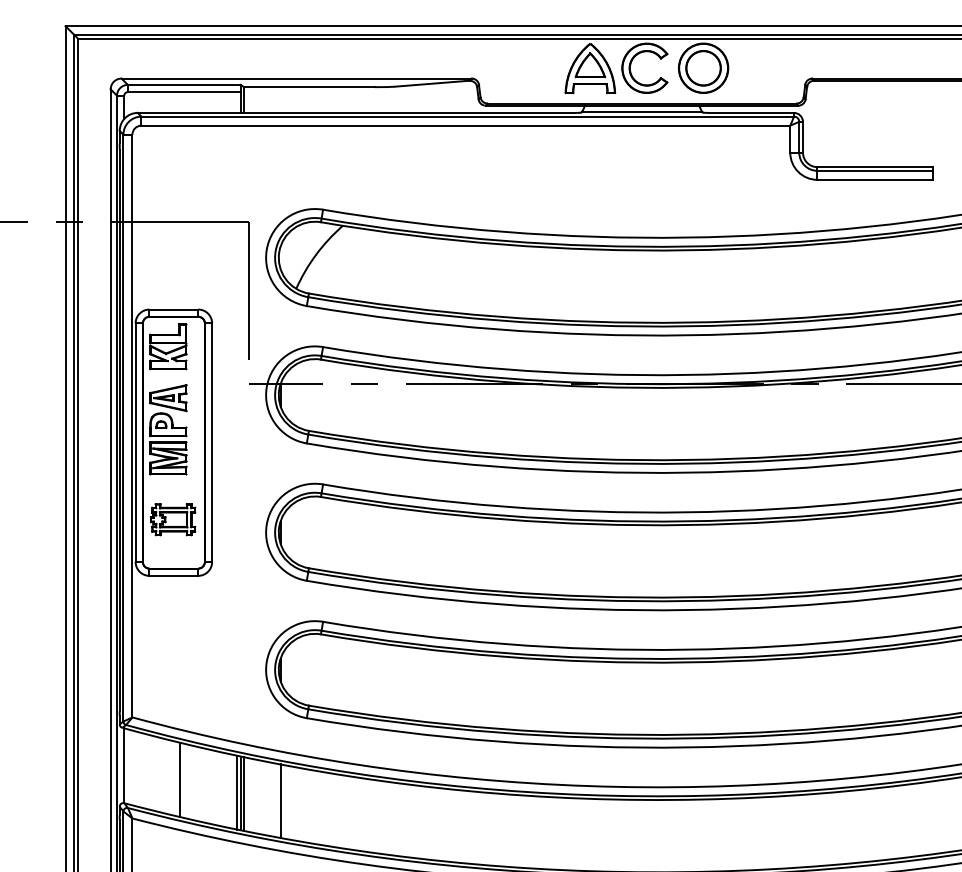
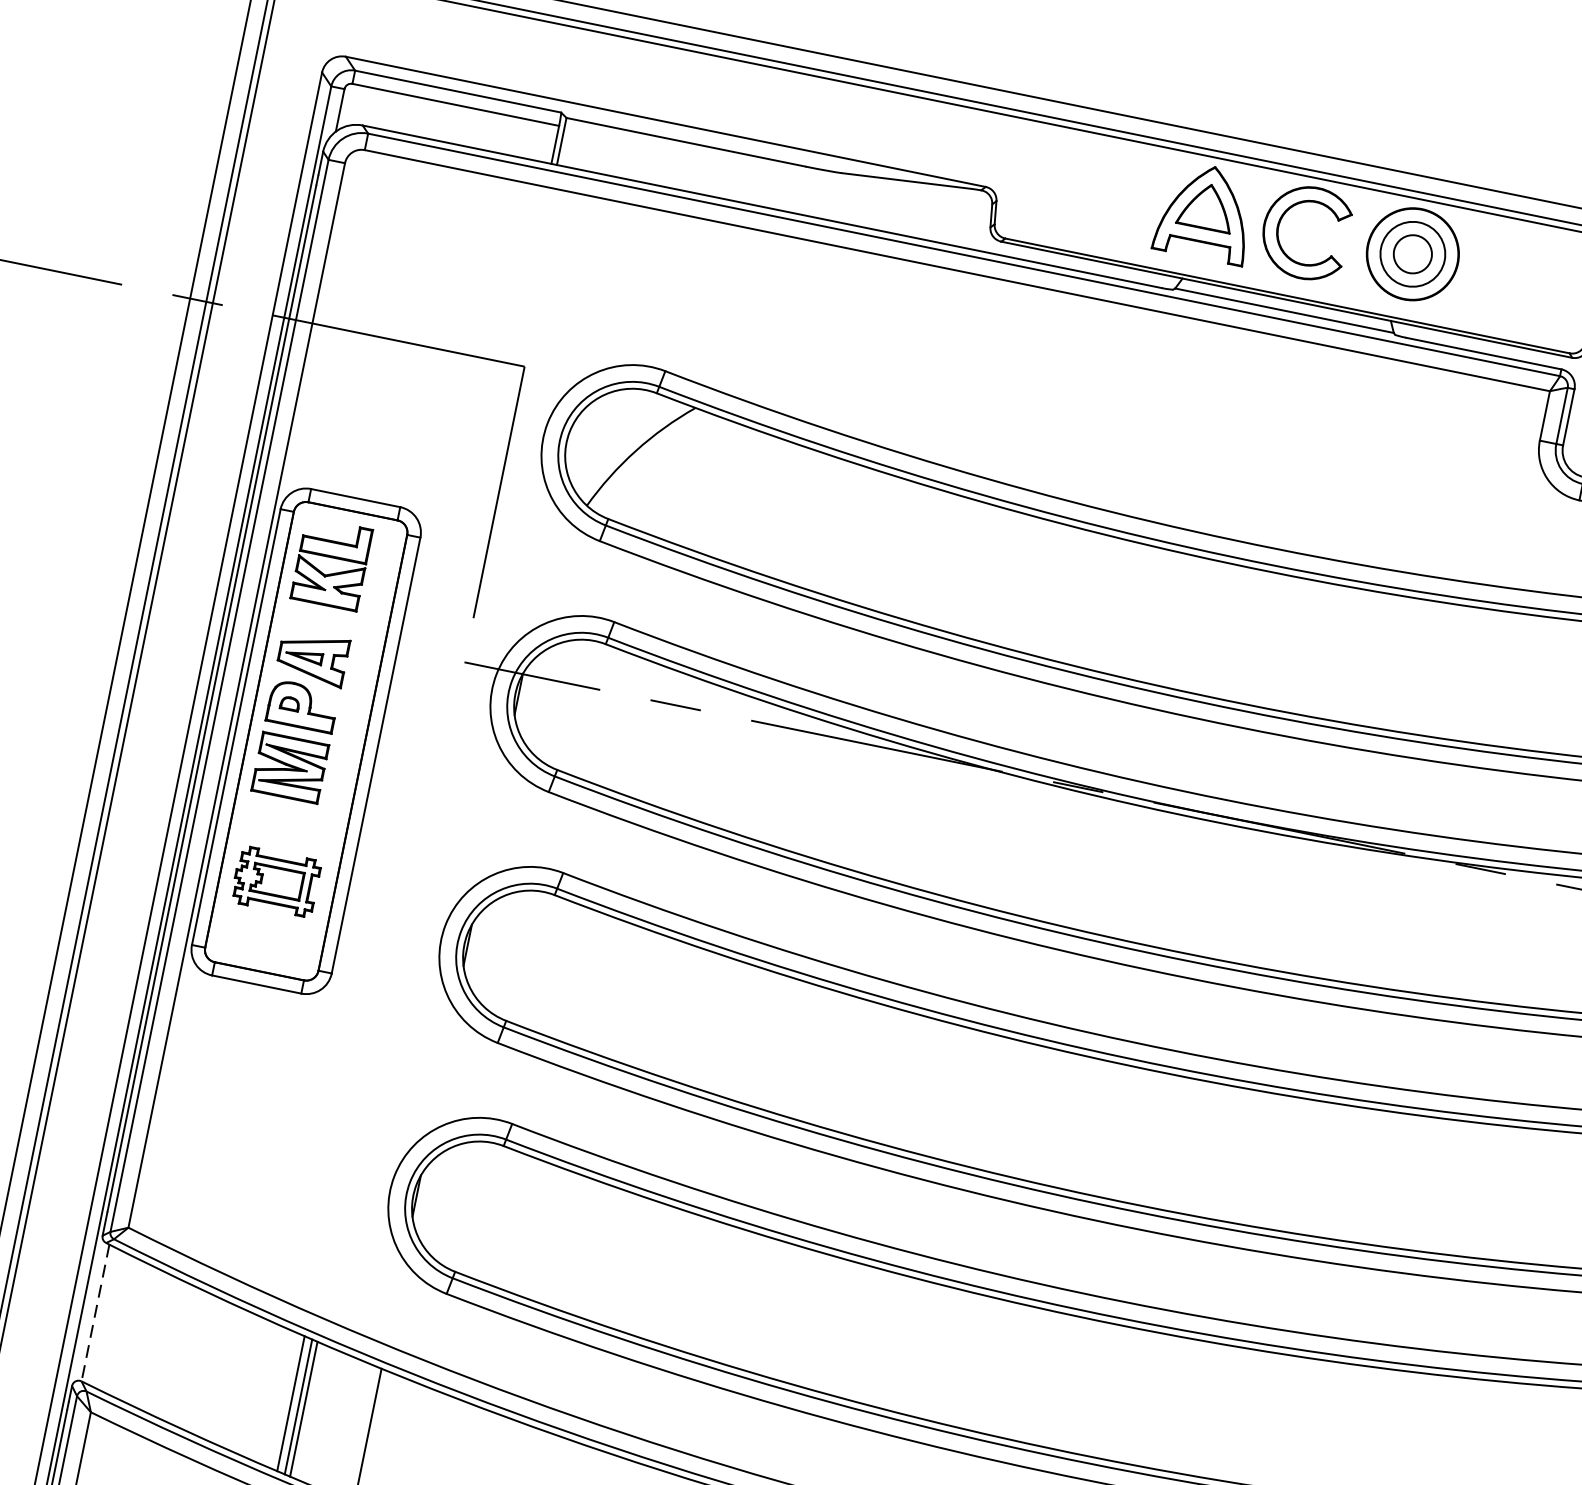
circle: (703, 68) -> (1412, 254), size x0.6
line: (124, 766) -> (95, 1314), solid -> dashed
line: (179, 779) -> (191, 1358), removed

